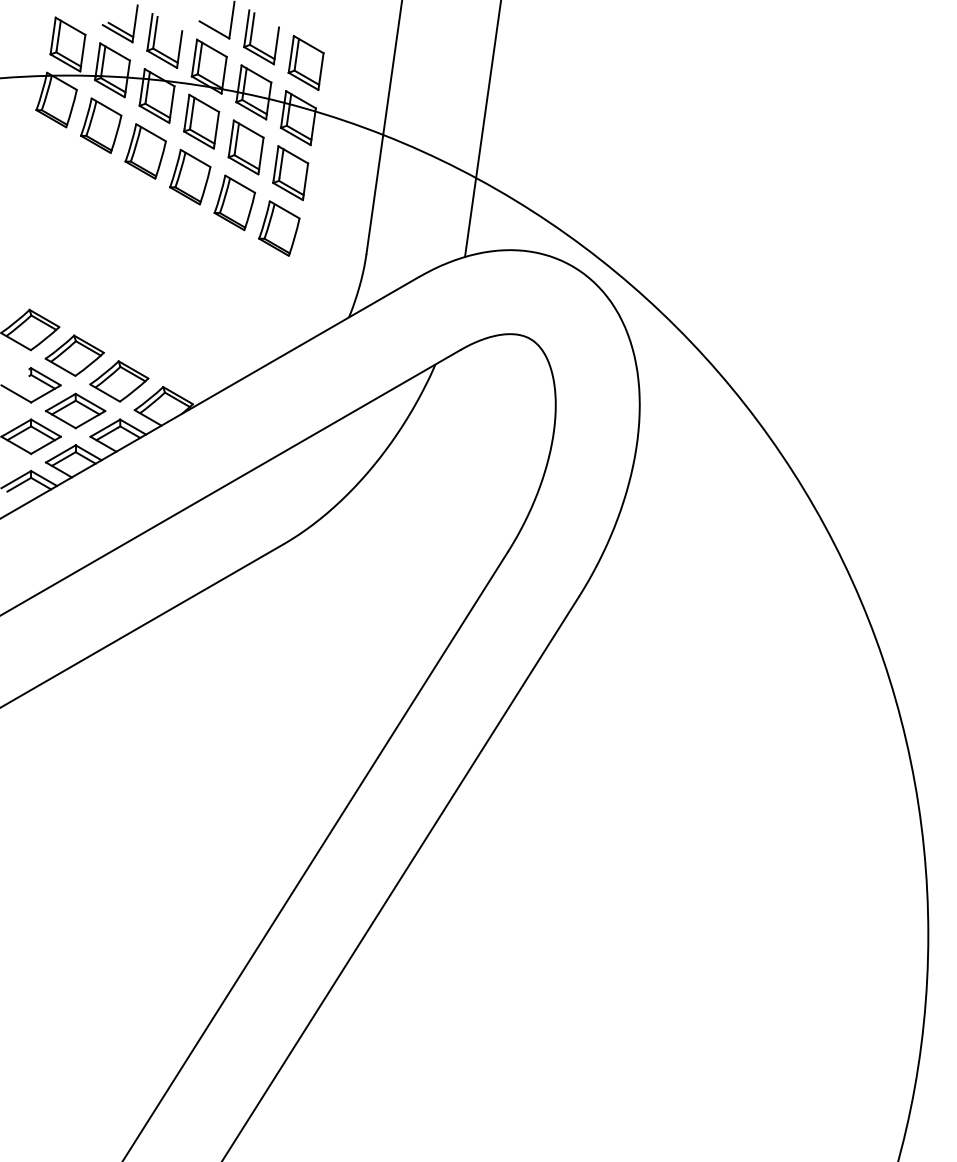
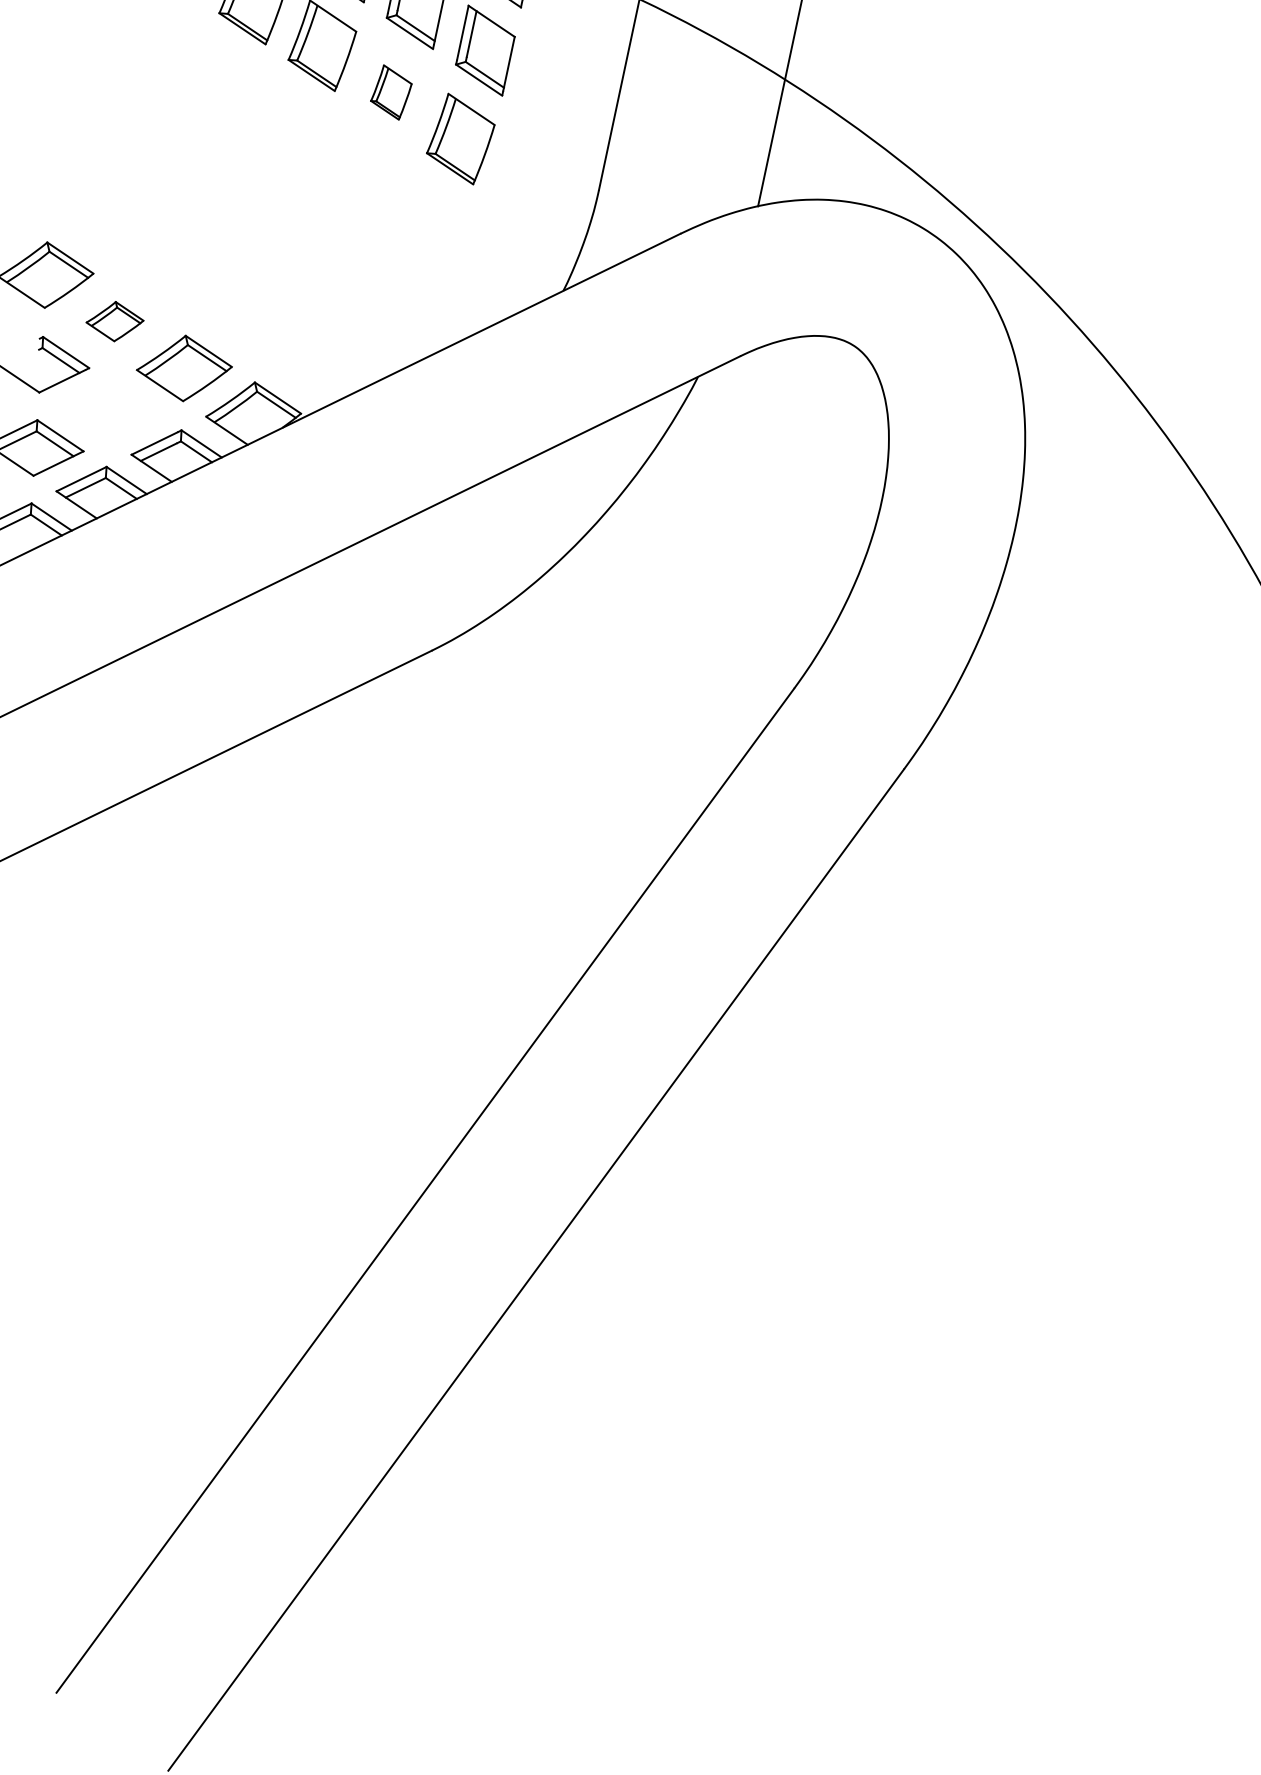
part: (234, 202) -> (391, 91), size x0.6
part: (74, 355) -> (114, 321), size x0.6
part: (75, 410) -> (110, 410), removed

